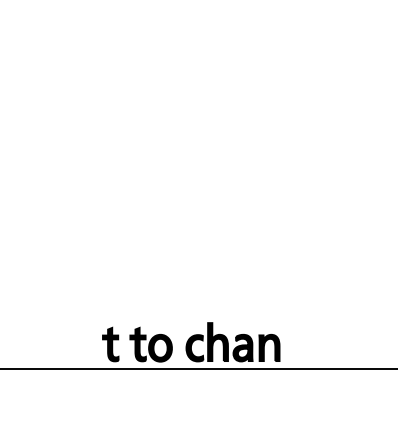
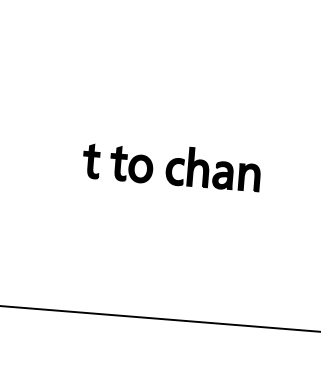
part: (191, 342) -> (172, 165), moved

